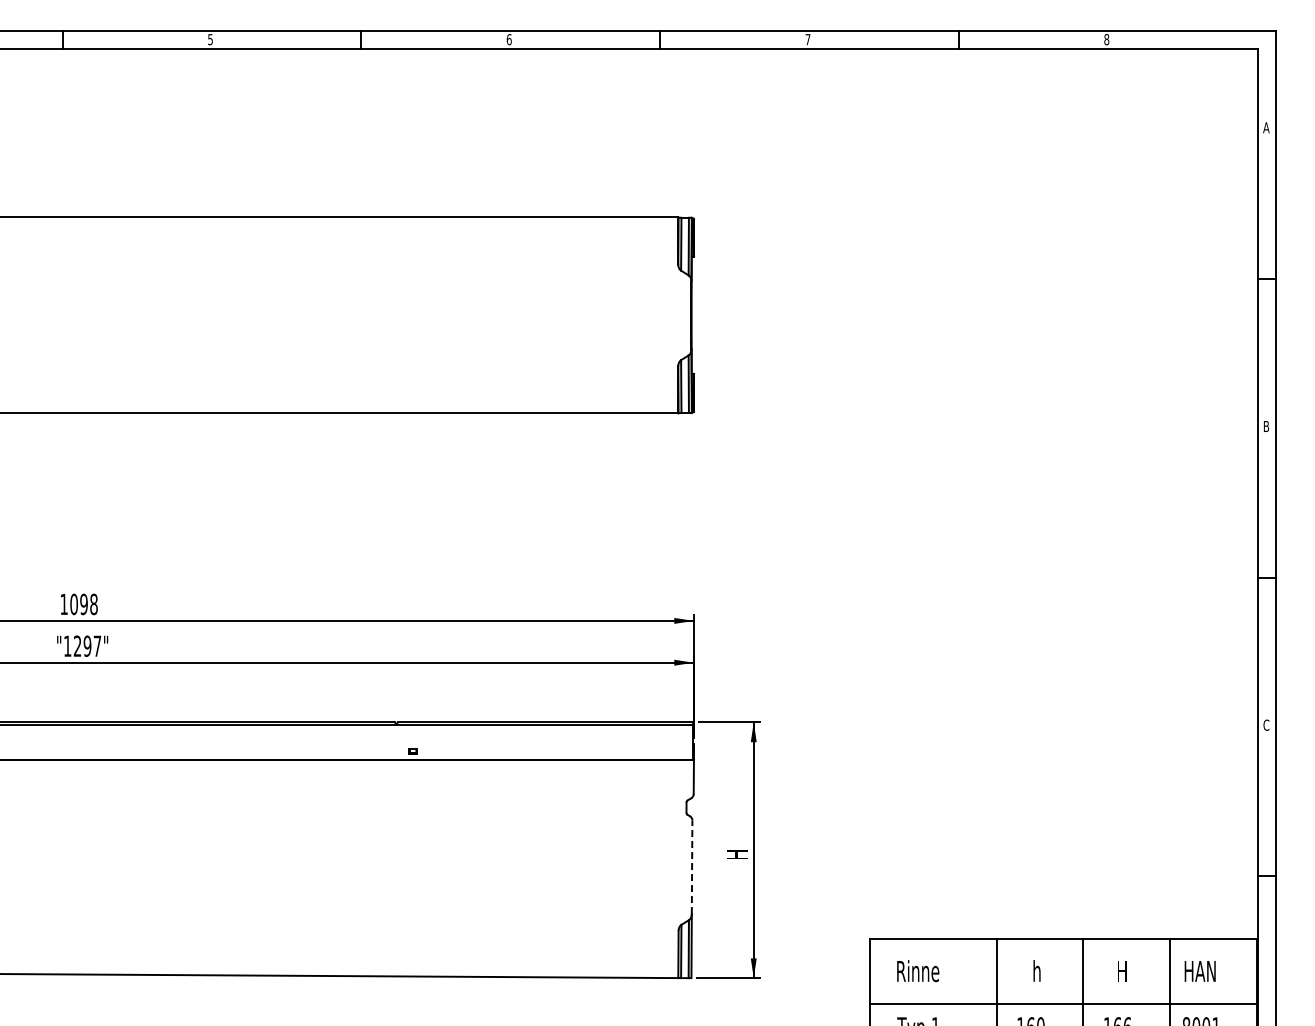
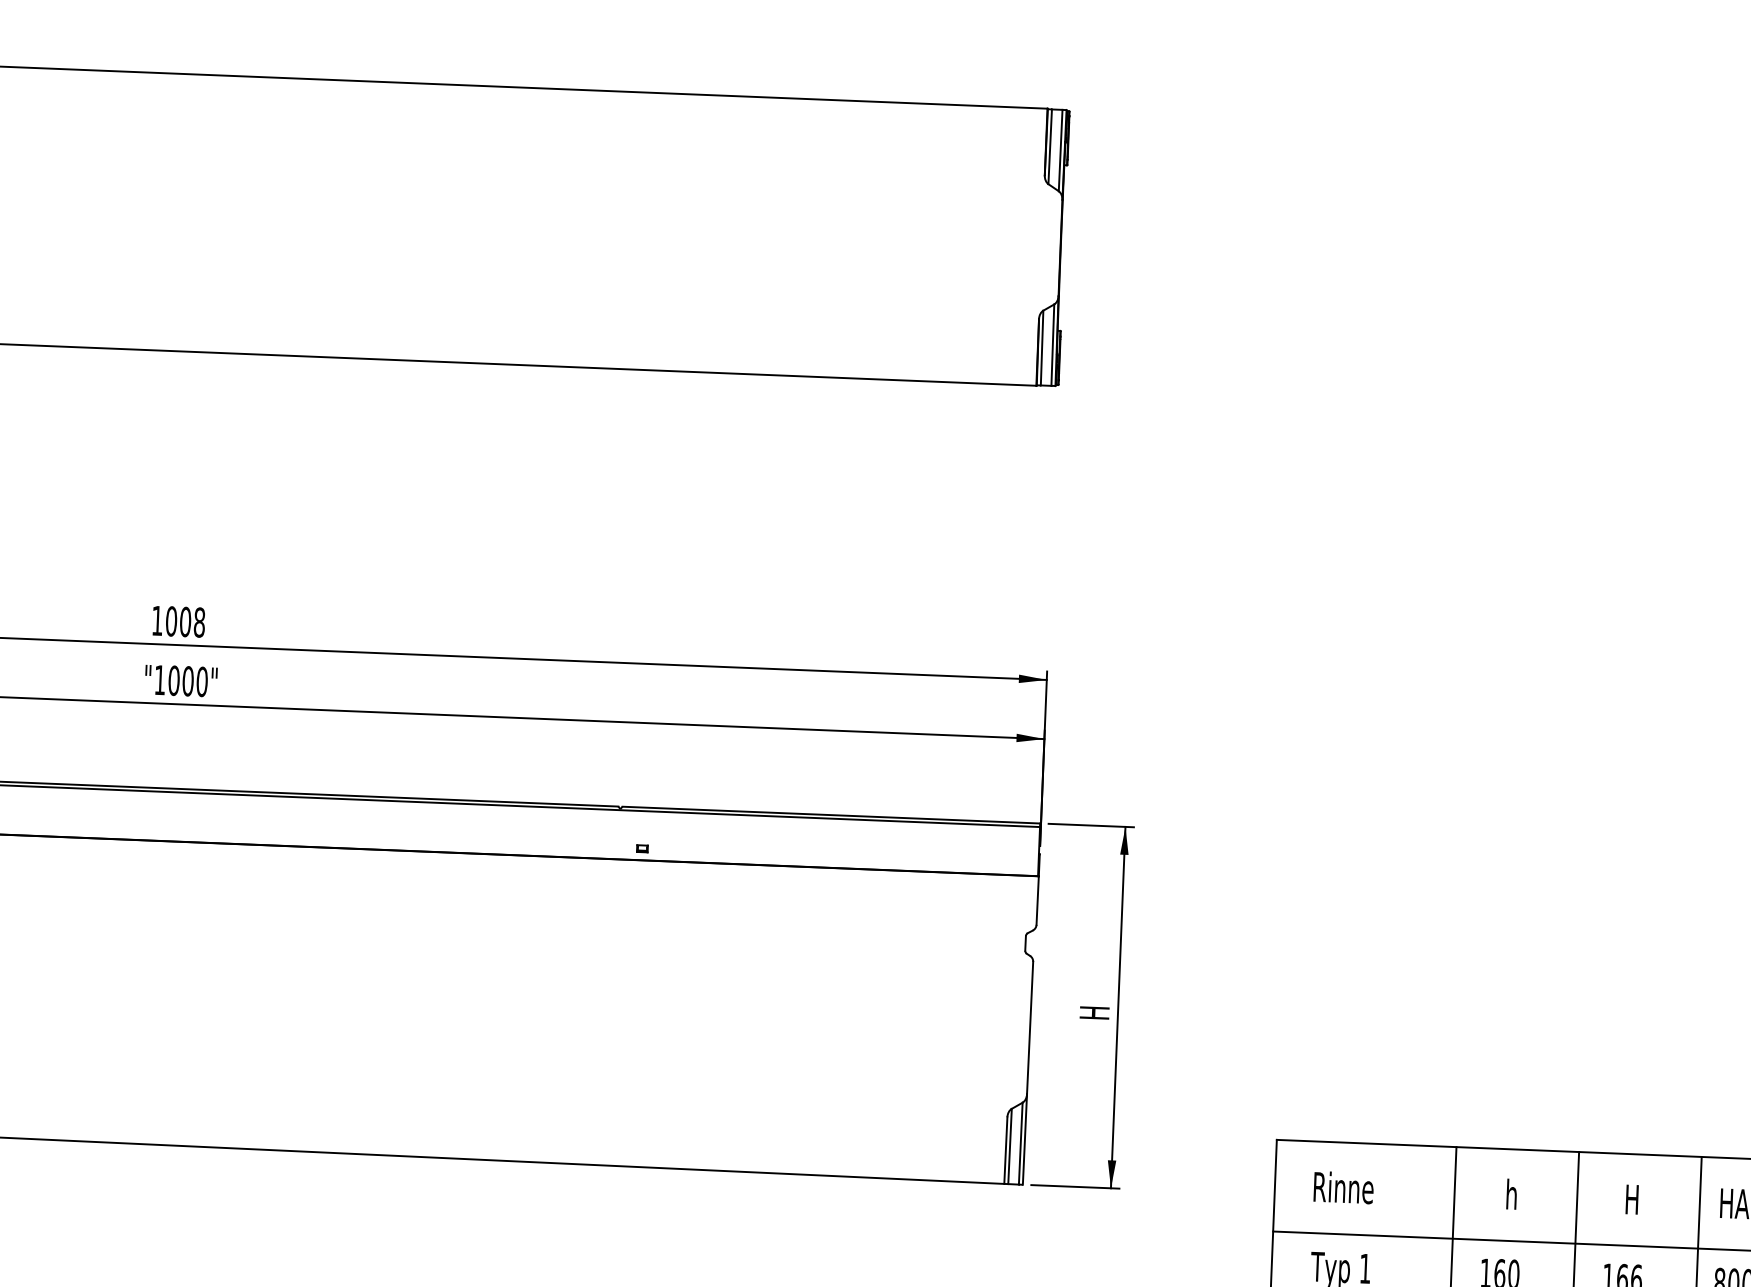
text: (83, 604) -> (184, 622), 1098 -> 1008
text: (87, 645) -> (188, 680), "1297" -> "1000"
line: (692, 867) -> (1030, 1028), dashed -> solid

